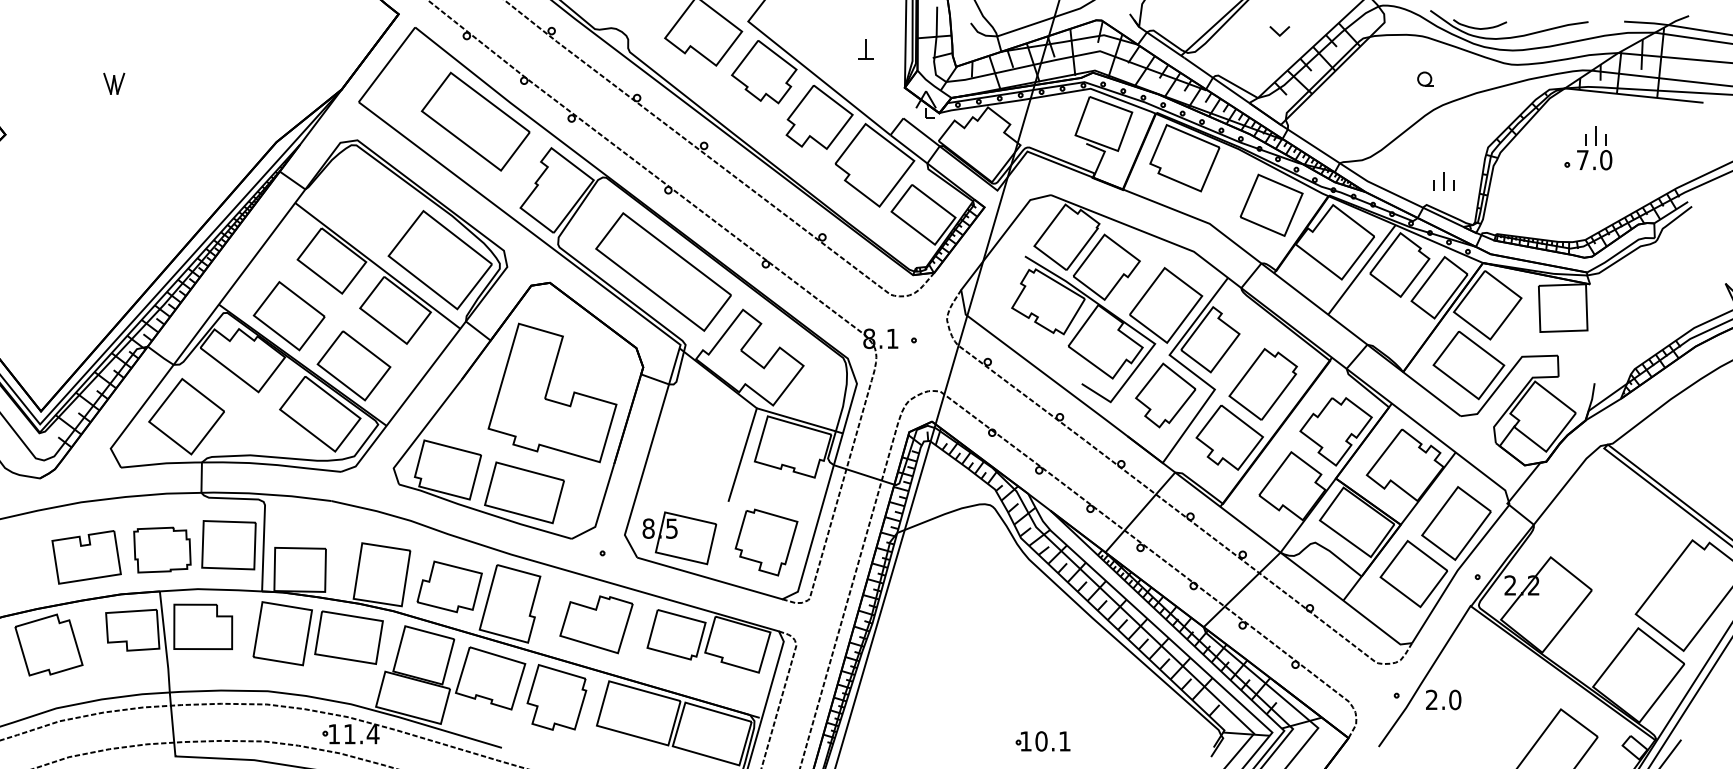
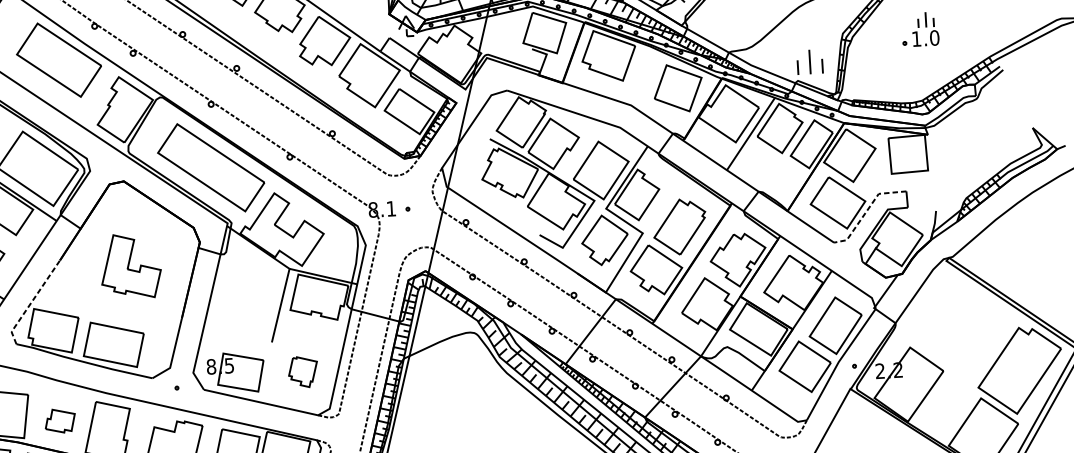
text: (1582, 160) -> (916, 39), 7.0 -> 1.0
part: (1443, 181) -> (809, 61), size x1.6
line: (1505, 377) -> (866, 210), solid -> dashed
part: (552, 392) -> (130, 266), size x0.6
line: (422, 431) -> (32, 302), solid -> dashed
part: (766, 542) -> (303, 372), size x0.6
part: (449, 586) -> (60, 420), size x0.6

